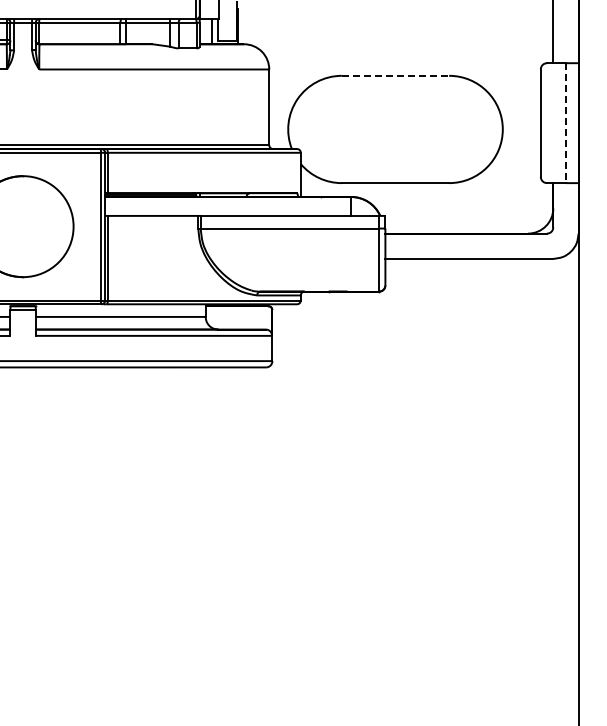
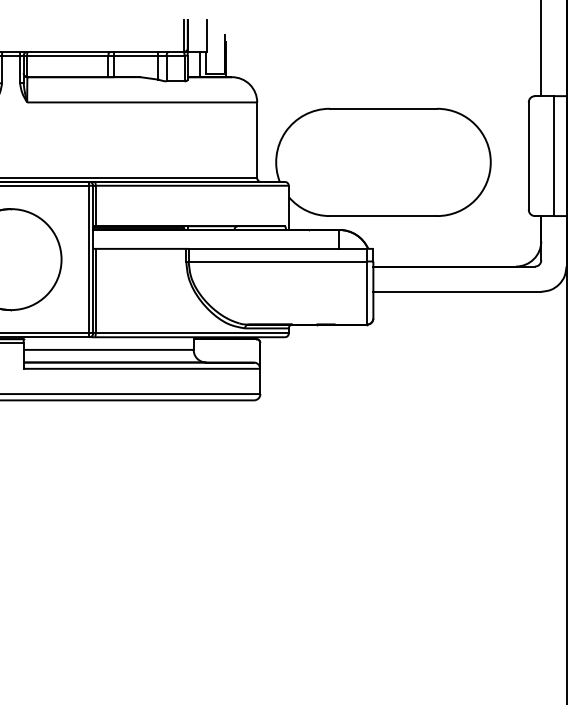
line: (395, 75) -> (383, 108), dashed -> solid
line: (566, 123) -> (554, 156), dashed -> solid

